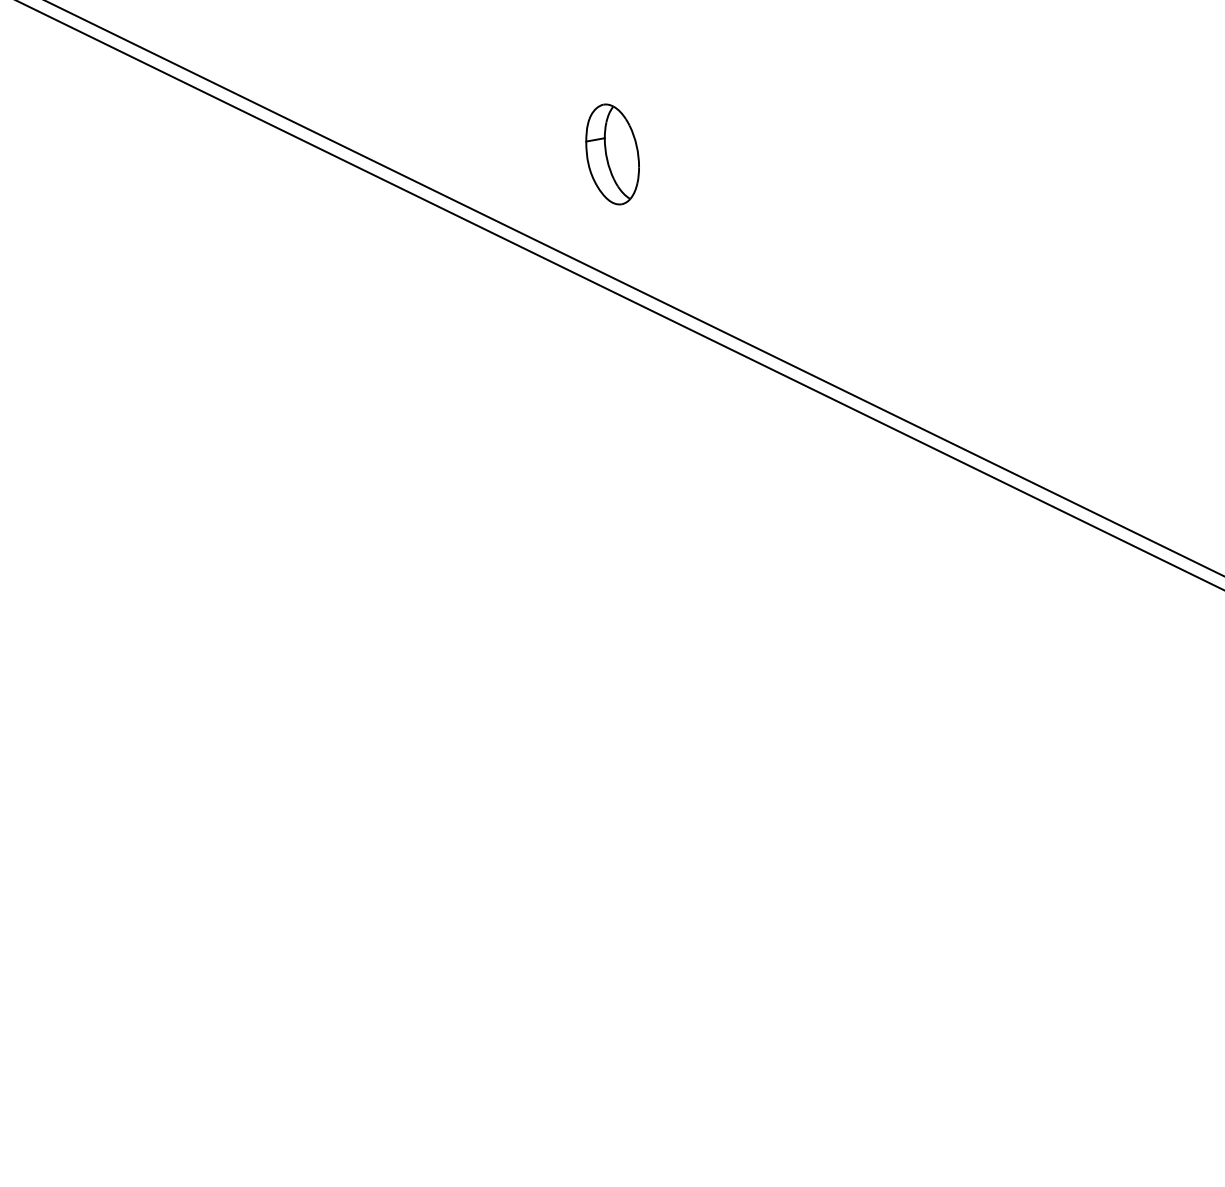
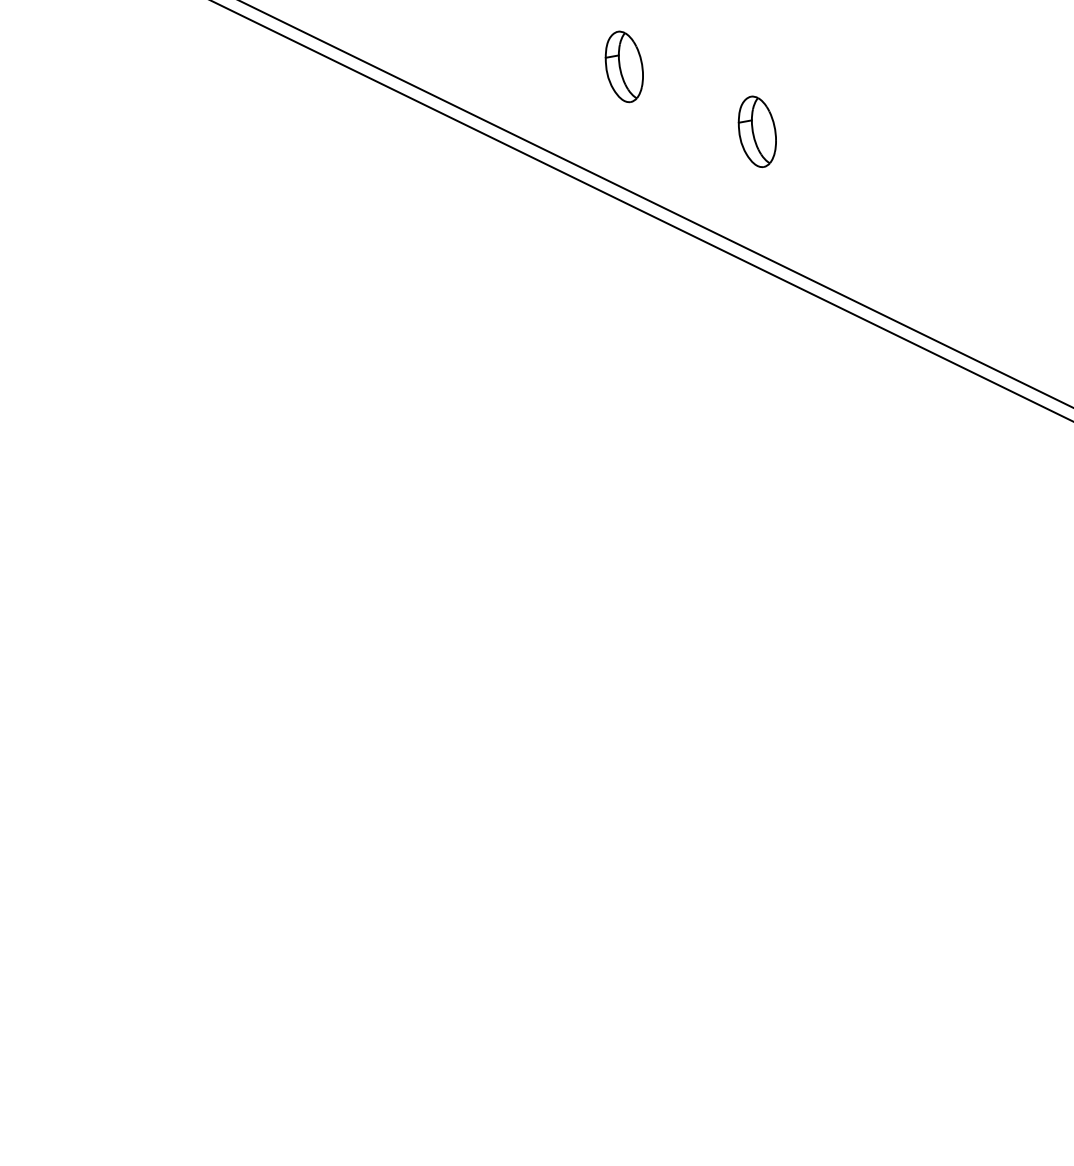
part: (612, 154) -> (624, 66), size x0.71
part: (746, 219) -> (756, 131), added

